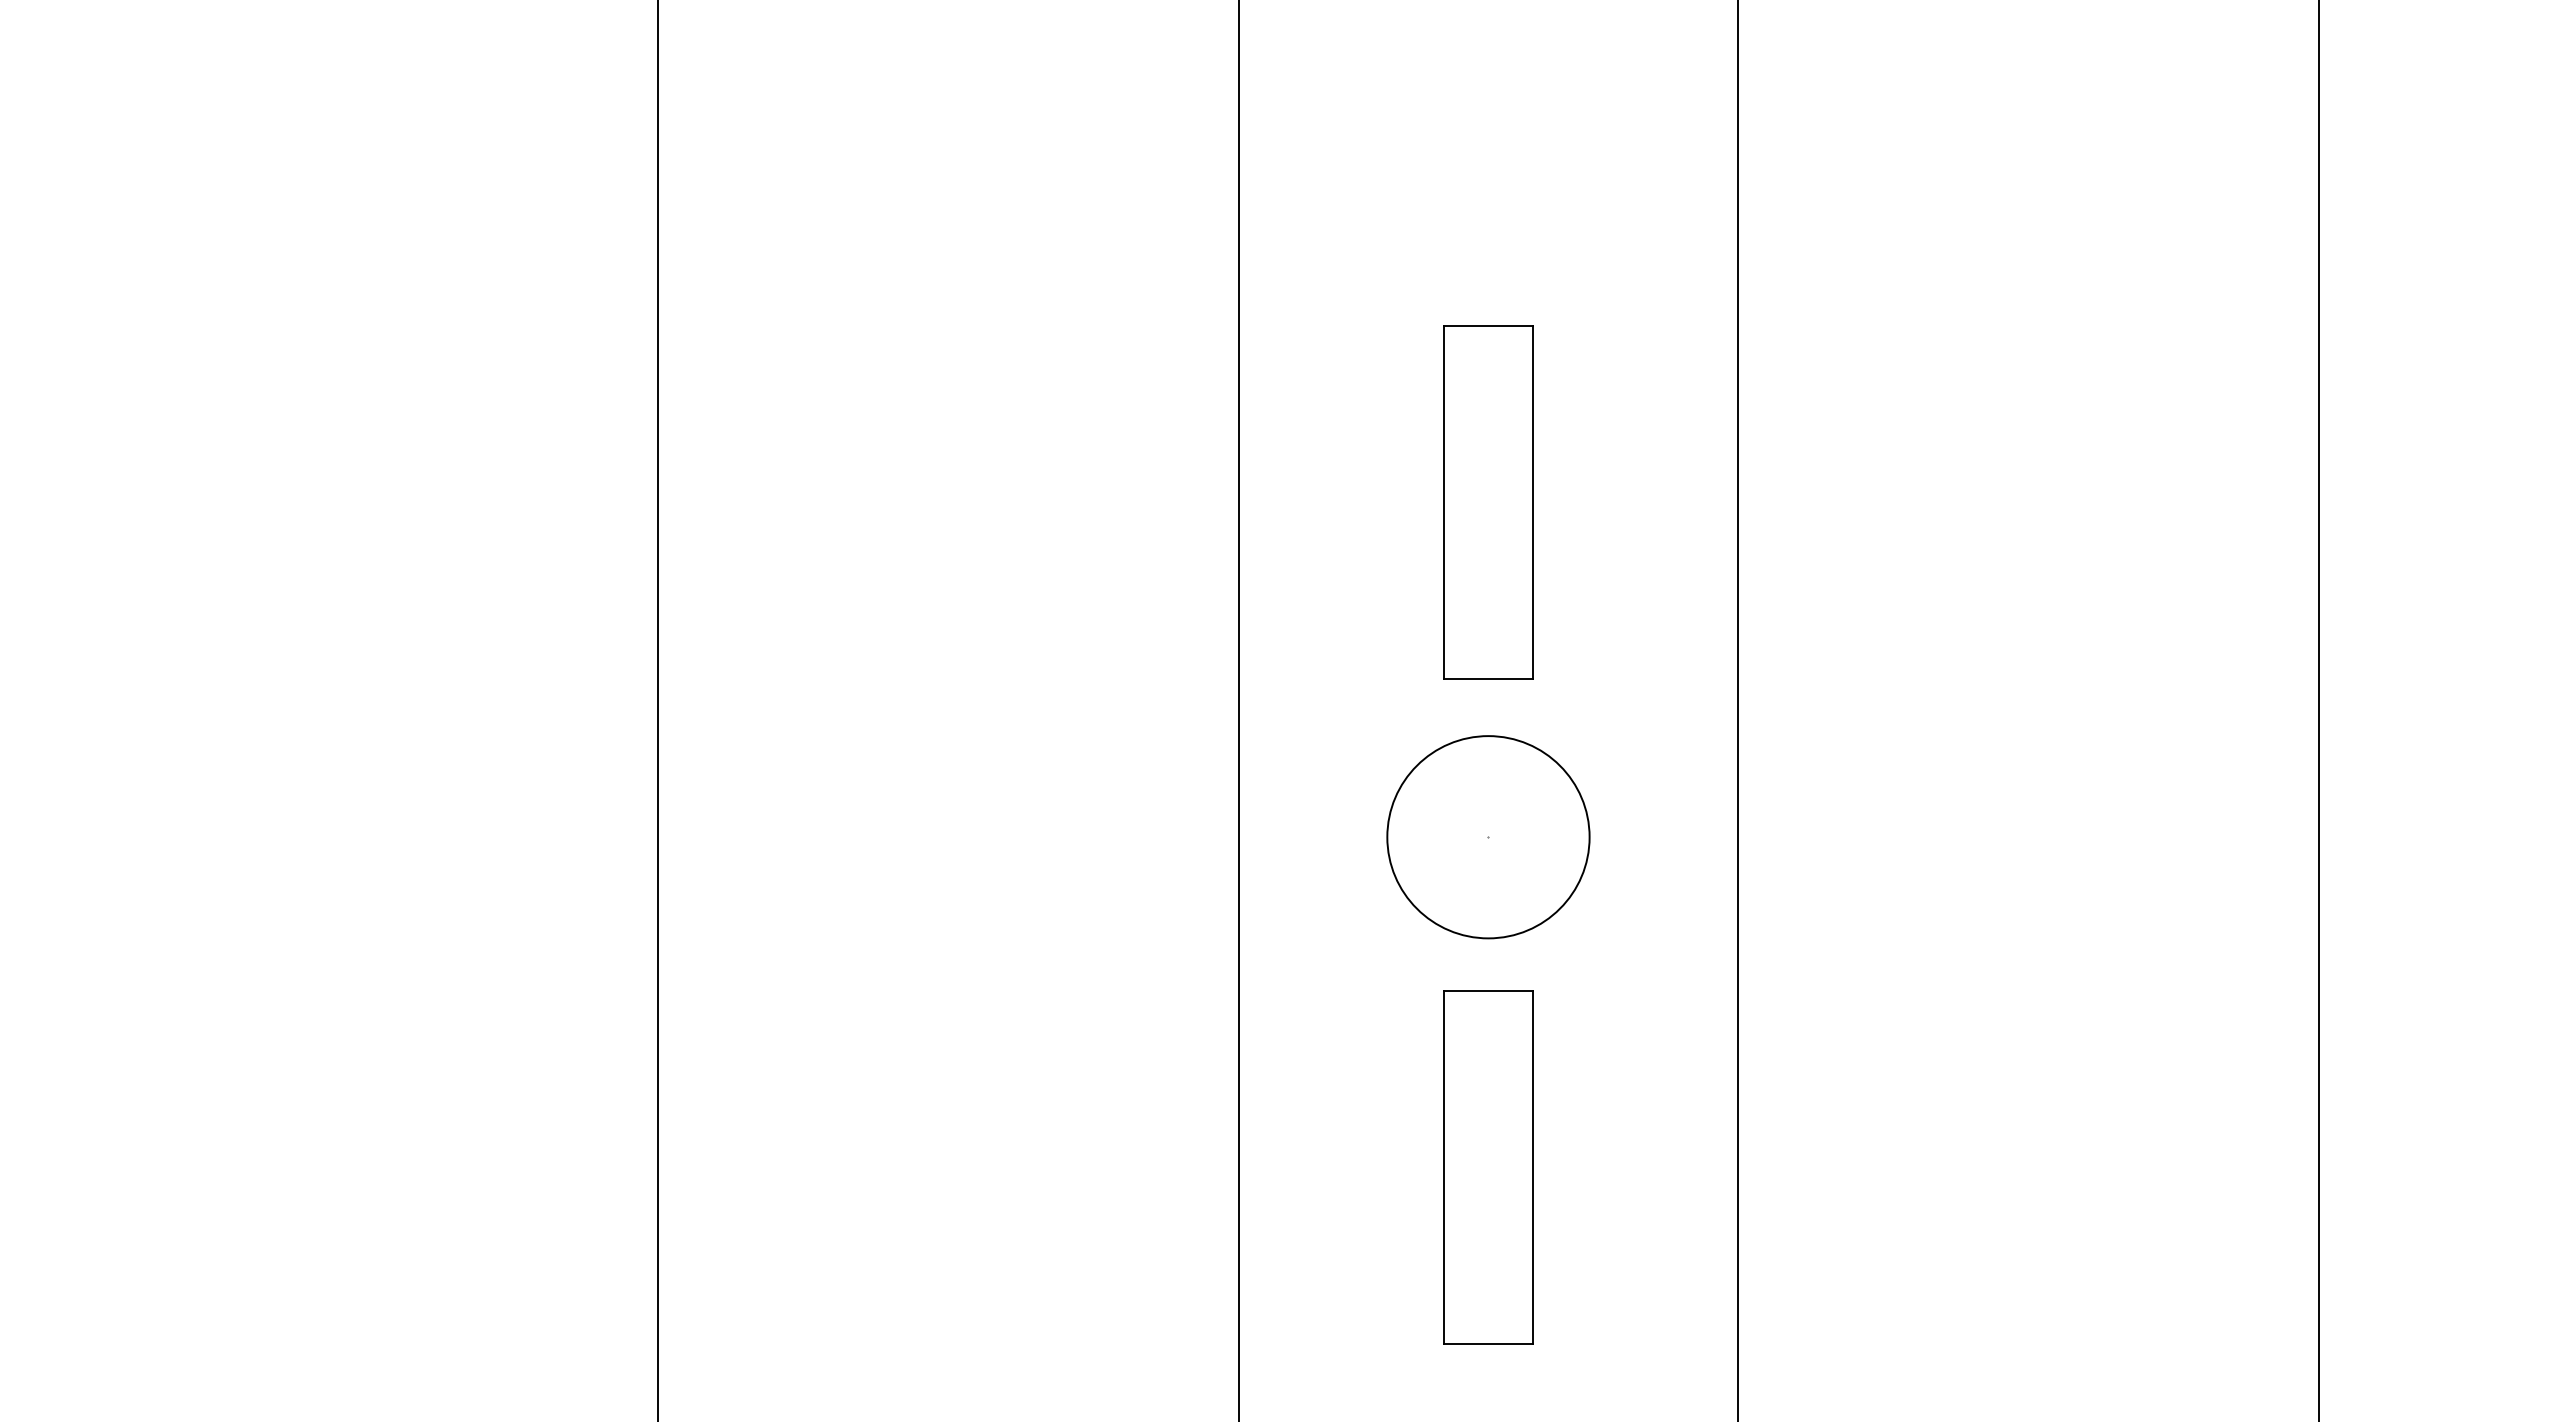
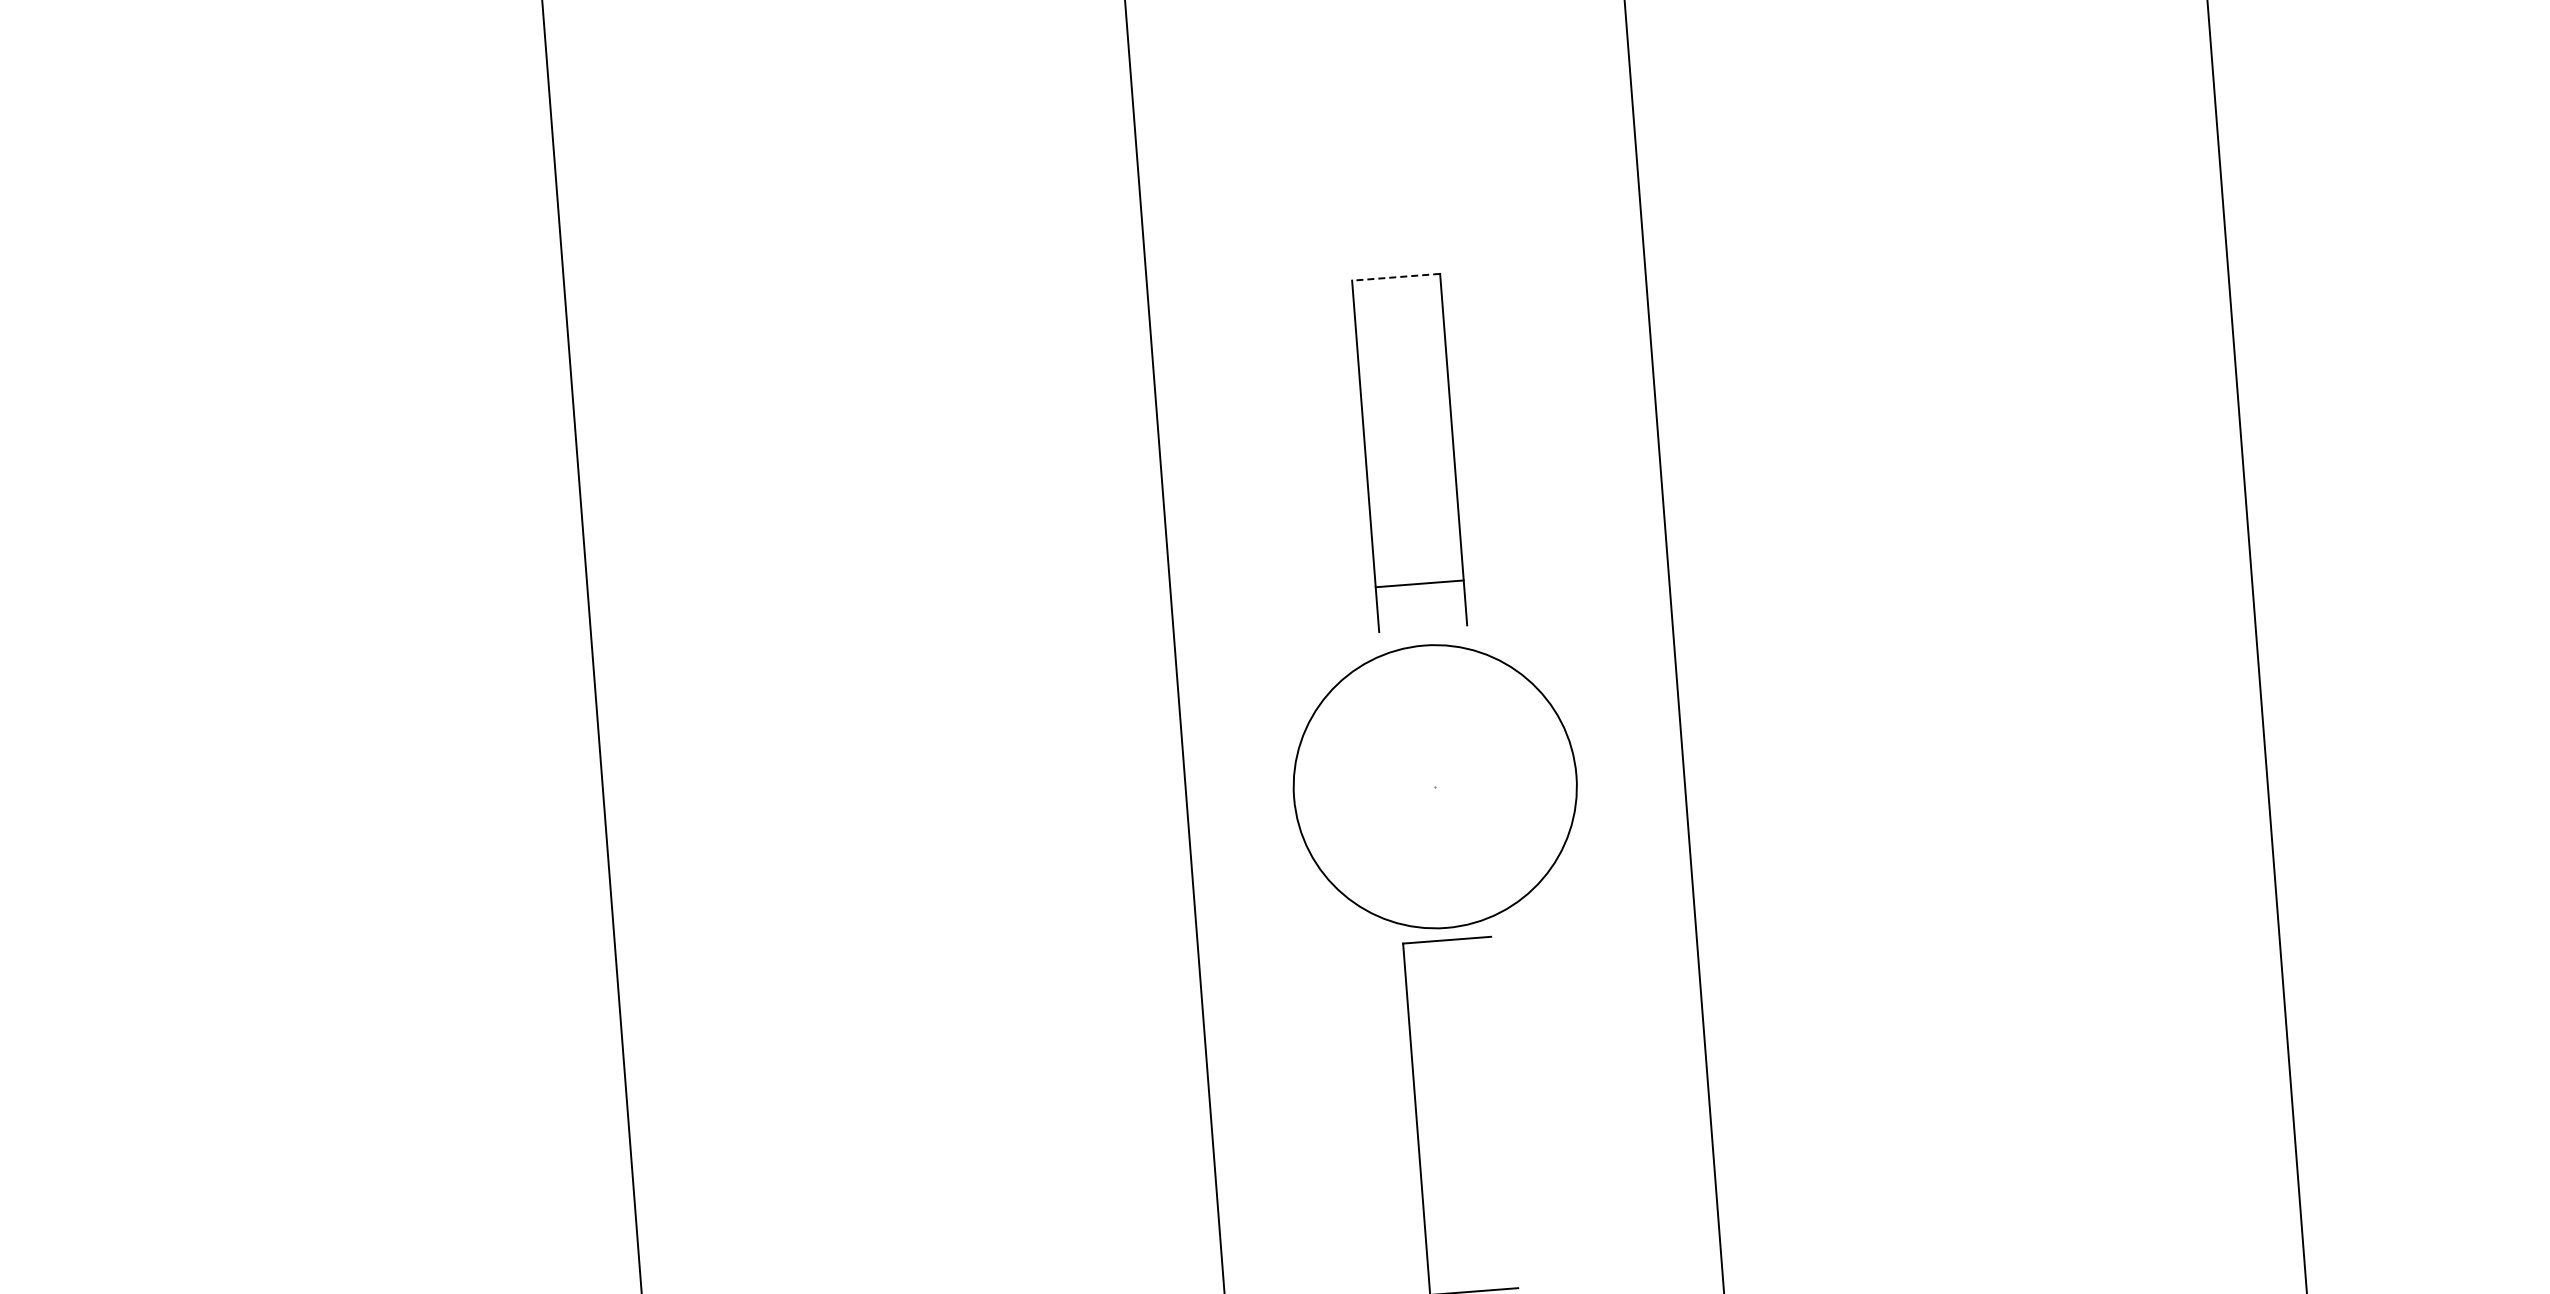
line: (1488, 326) -> (1396, 277), solid -> dashed
line: (1488, 678) -> (1419, 583), moved
circle: (1488, 837) -> (1435, 787), size x1.4
line: (1532, 1167) -> (1504, 1112), removed

